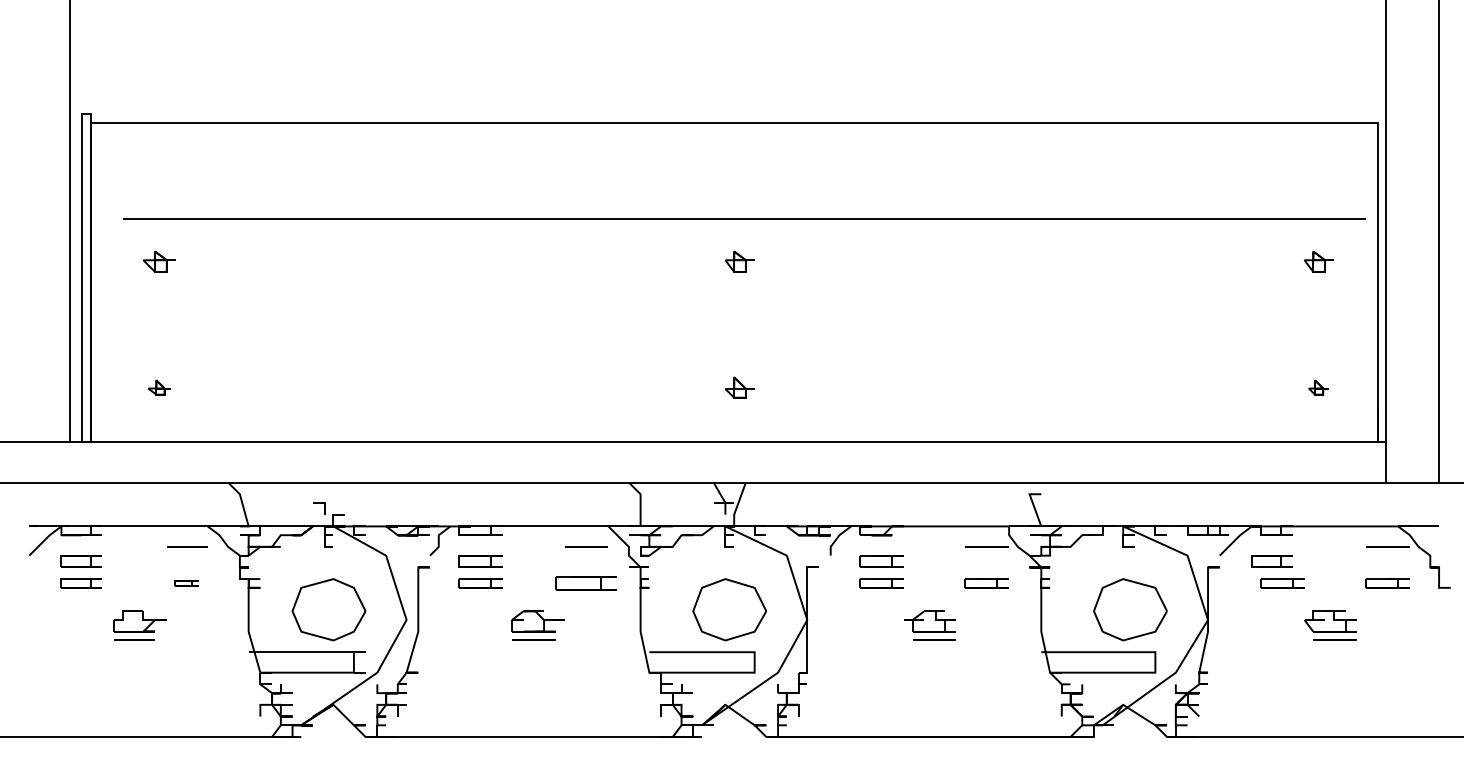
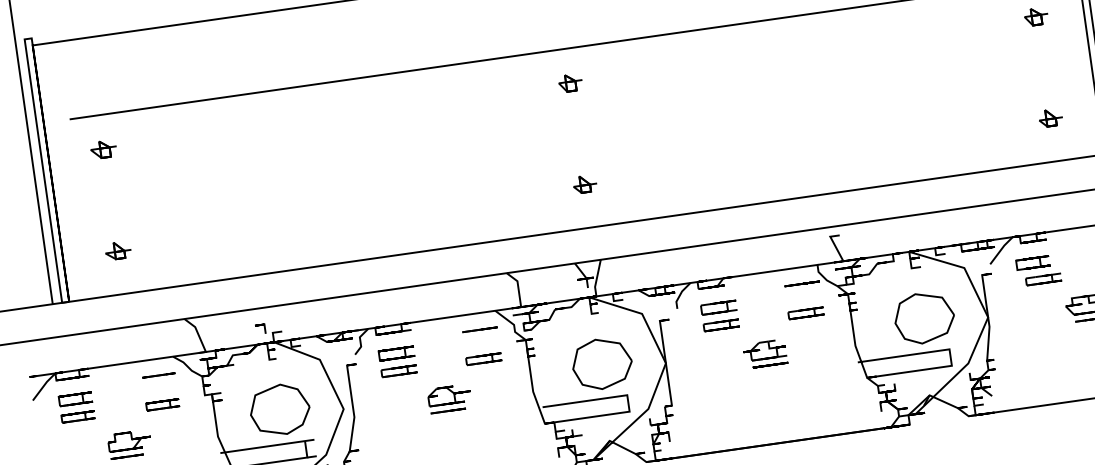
part: (159, 387) -> (118, 250), size x1.43
part: (1318, 387) -> (1050, 117), size x1.43
part: (186, 583) -> (162, 404), size x1.67
part: (585, 583) -> (483, 359), size x0.71

